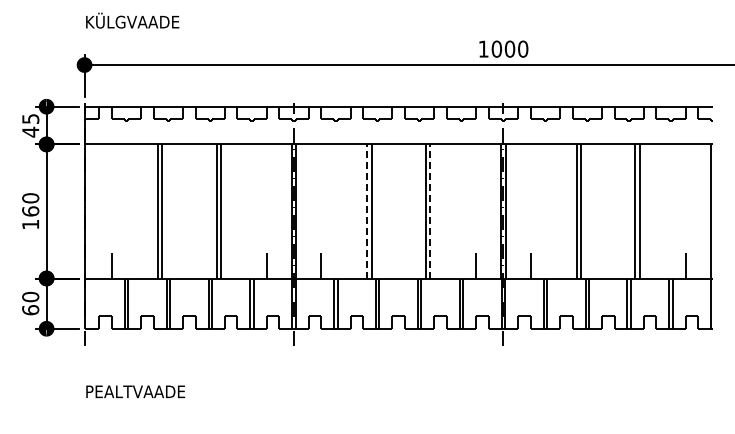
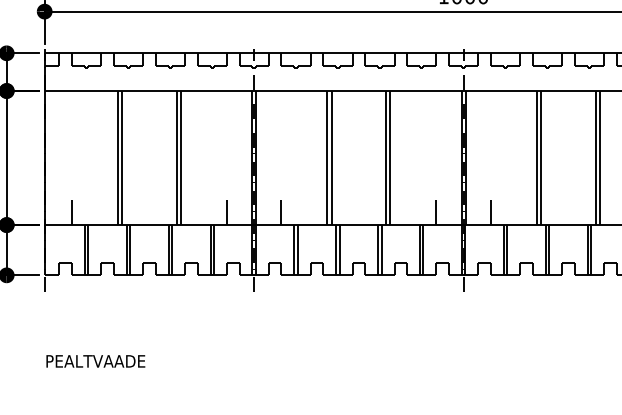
line: (367, 210) -> (327, 157), dashed -> solid
line: (430, 210) -> (390, 157), dashed -> solid
text: (135, 391) -> (95, 361), moved

